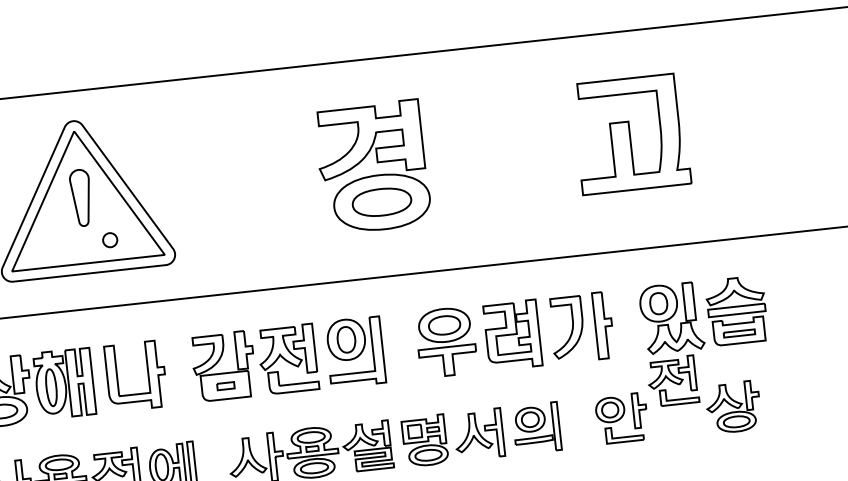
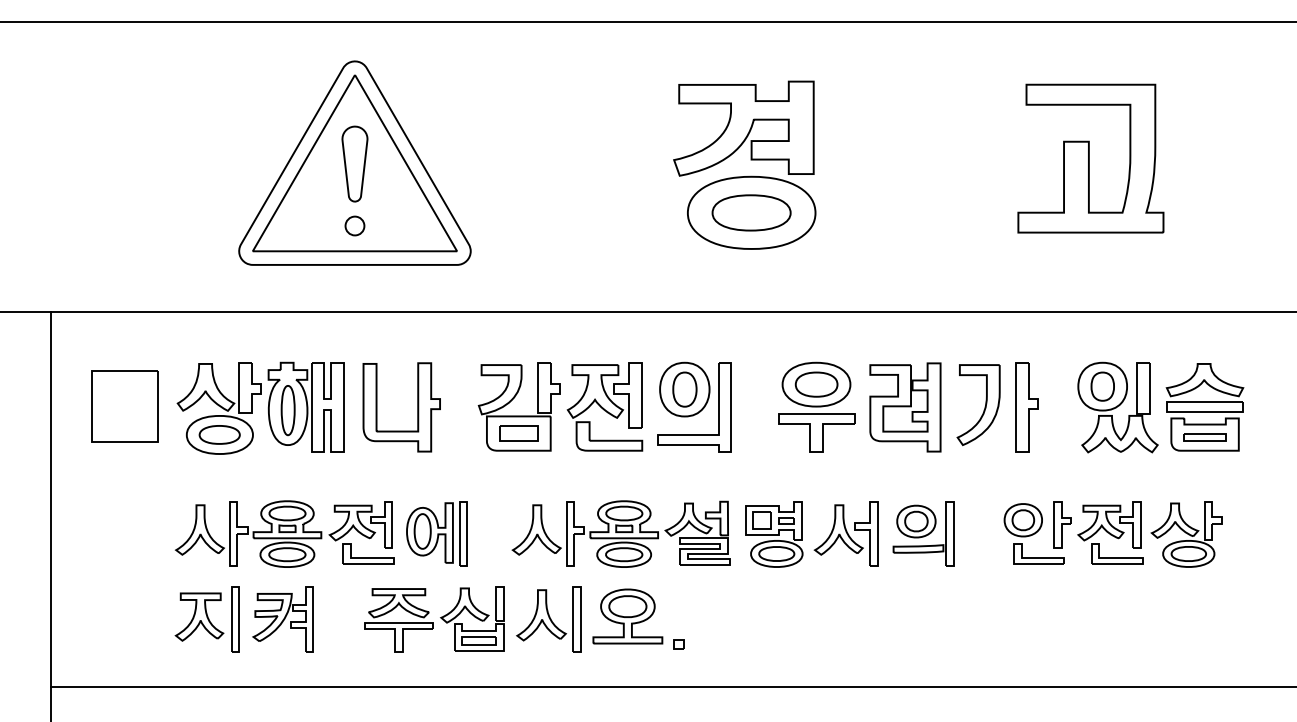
part: (109, 239) -> (354, 225), moved
part: (672, 380) -> (1110, 532), moved
part: (225, 386) -> (518, 433), size x1.67

